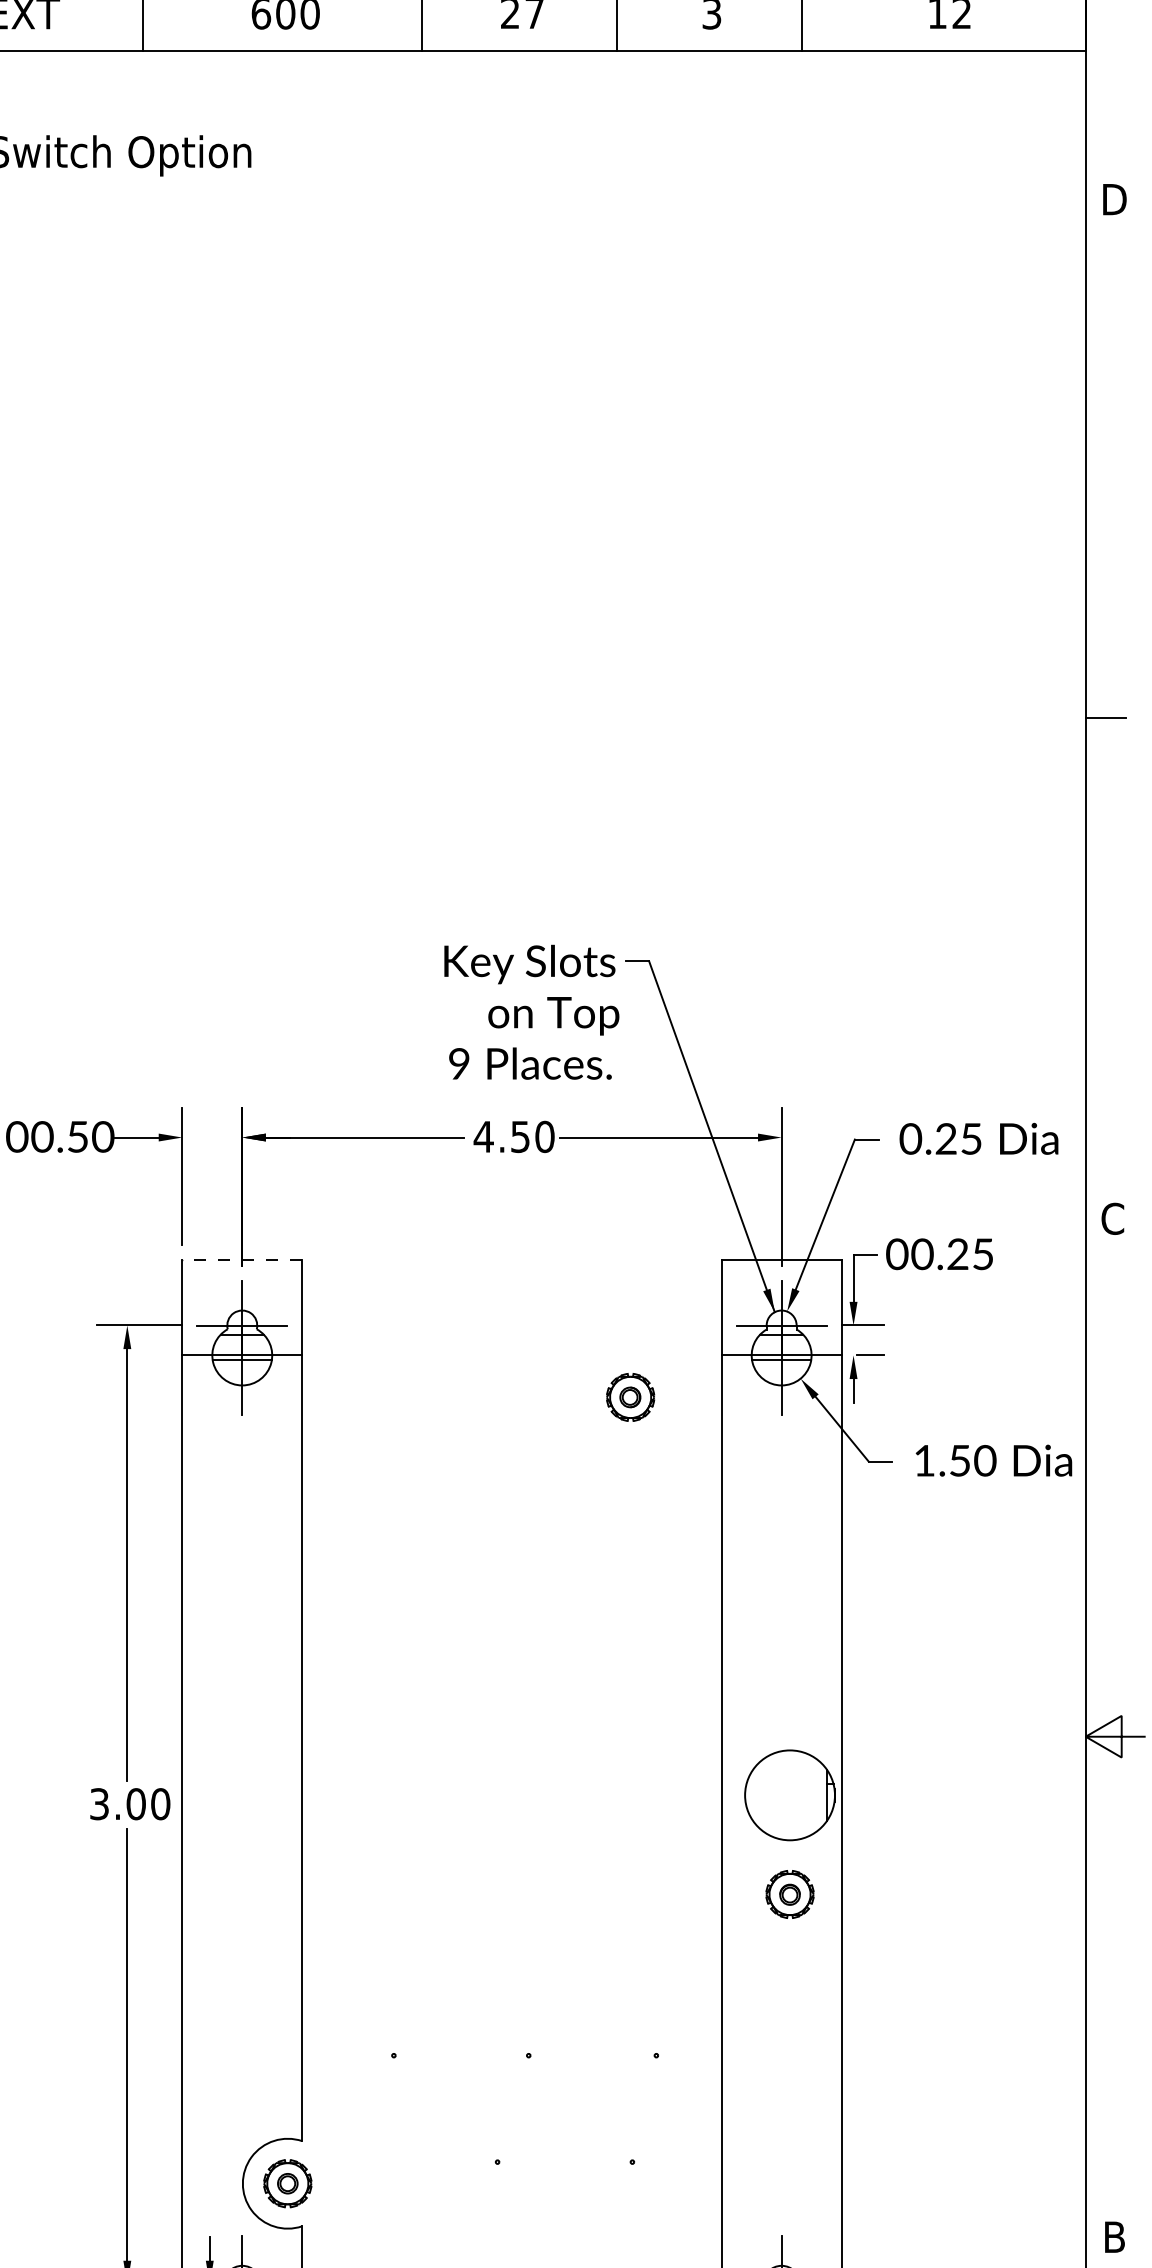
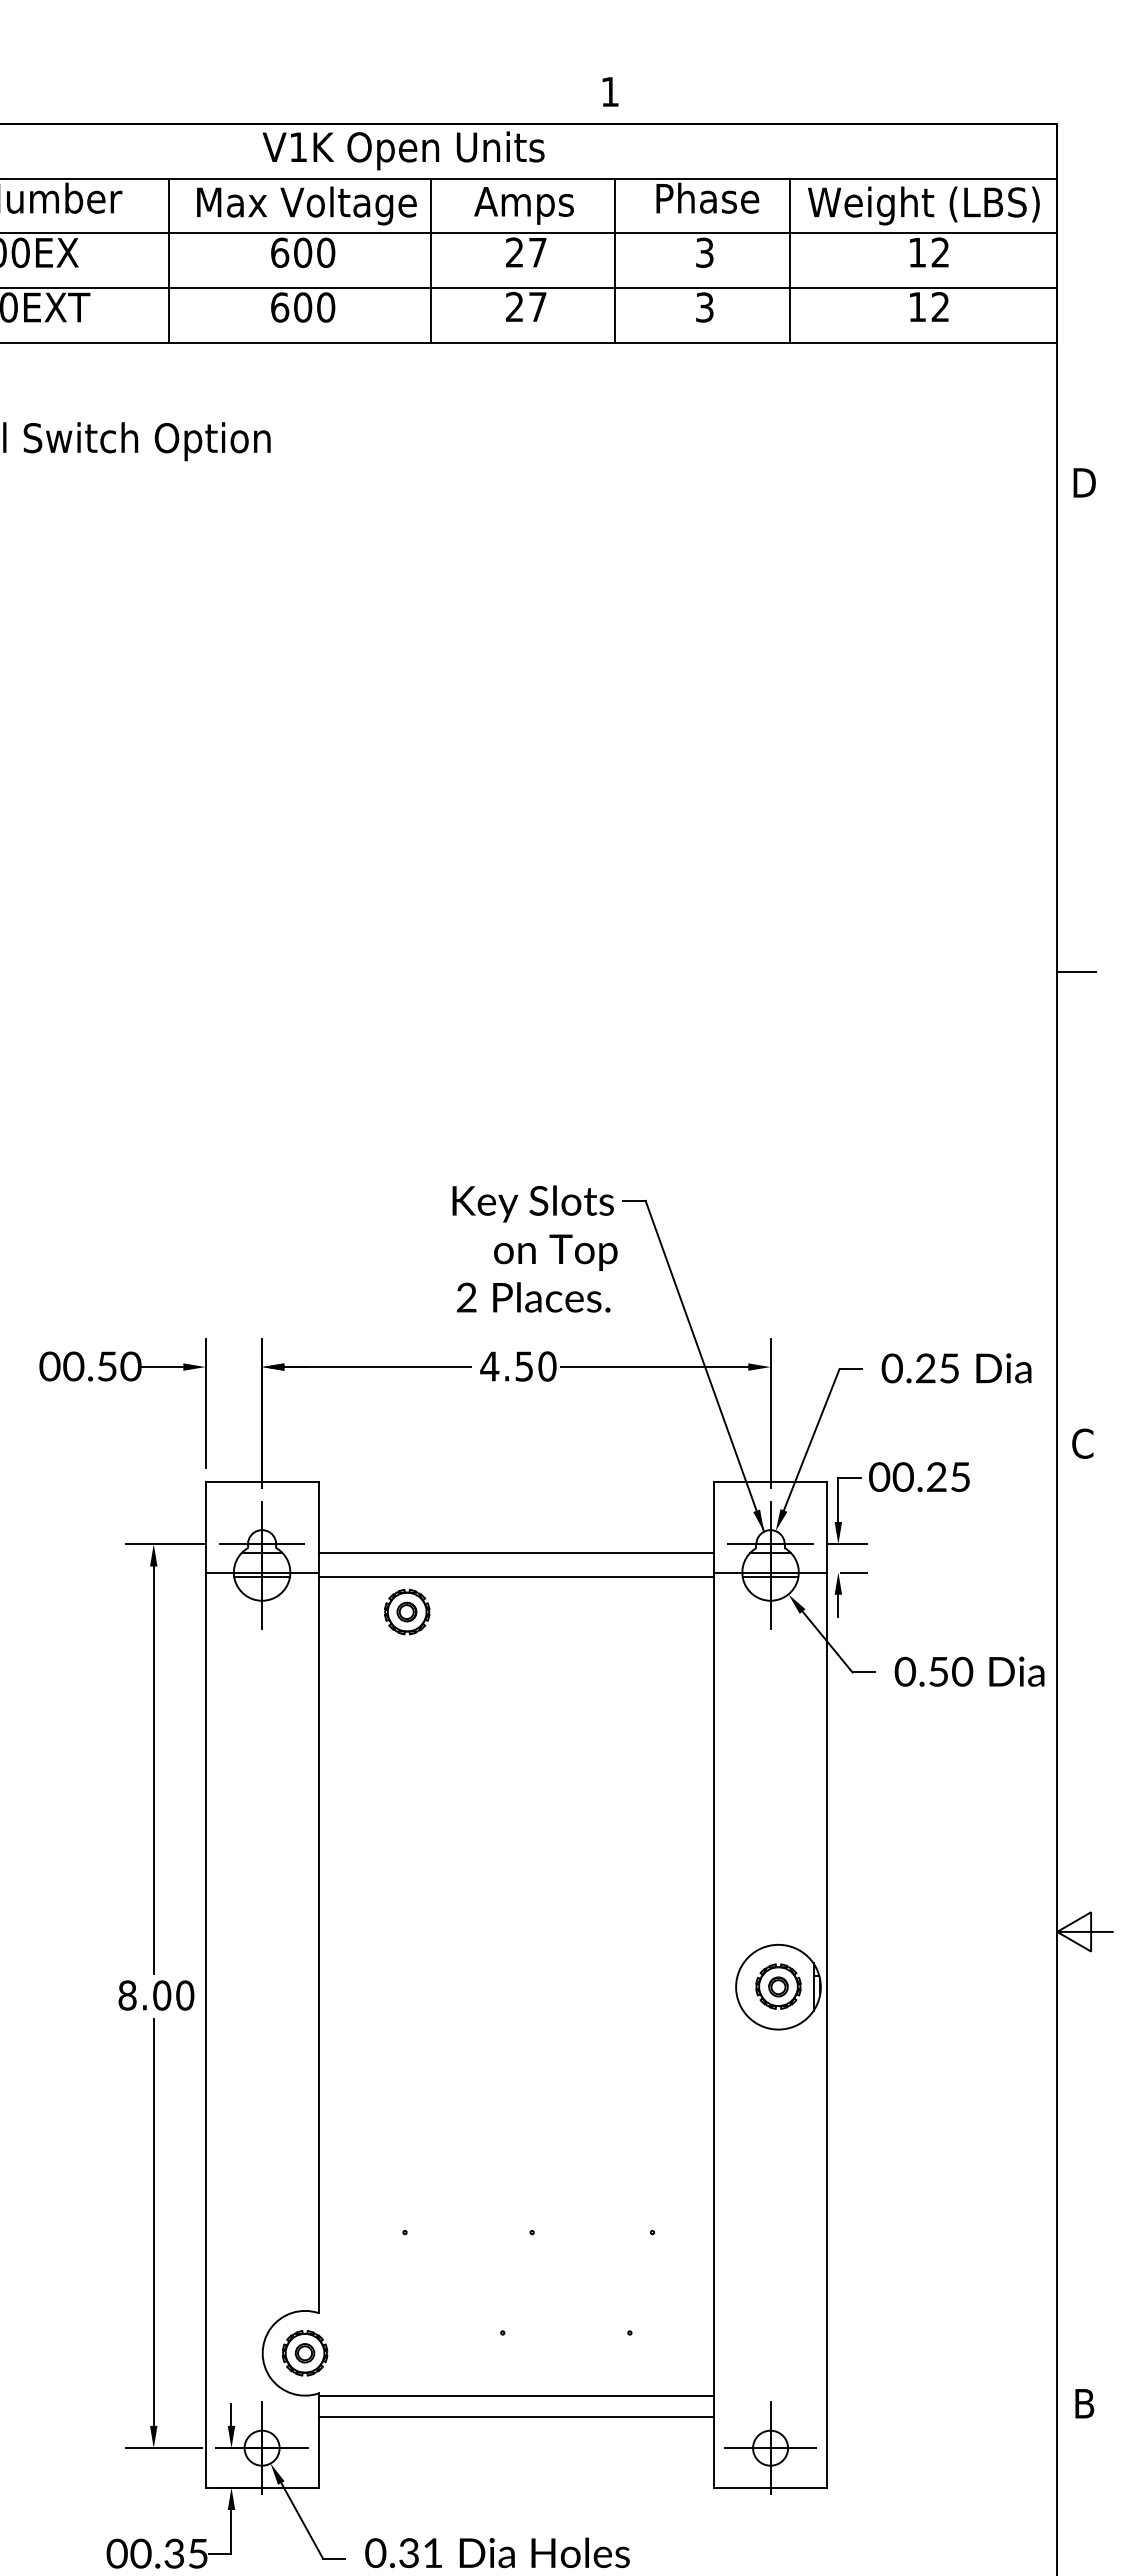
text: (459, 1063) -> (466, 1297), 9 -> 2
line: (241, 1259) -> (261, 1482), dashed -> solid
line: (512, 1334) -> (516, 1552), added
line: (512, 1360) -> (516, 1577), added
part: (630, 1397) -> (407, 1612), moved
text: (923, 1460) -> (904, 1671), 1.50 -> 0.50
text: (99, 1804) -> (127, 1995), 3.00 -> 8.00
part: (790, 1894) -> (778, 1986), moved
line: (512, 2229) -> (516, 2396), added
line: (512, 2250) -> (516, 2416), added

